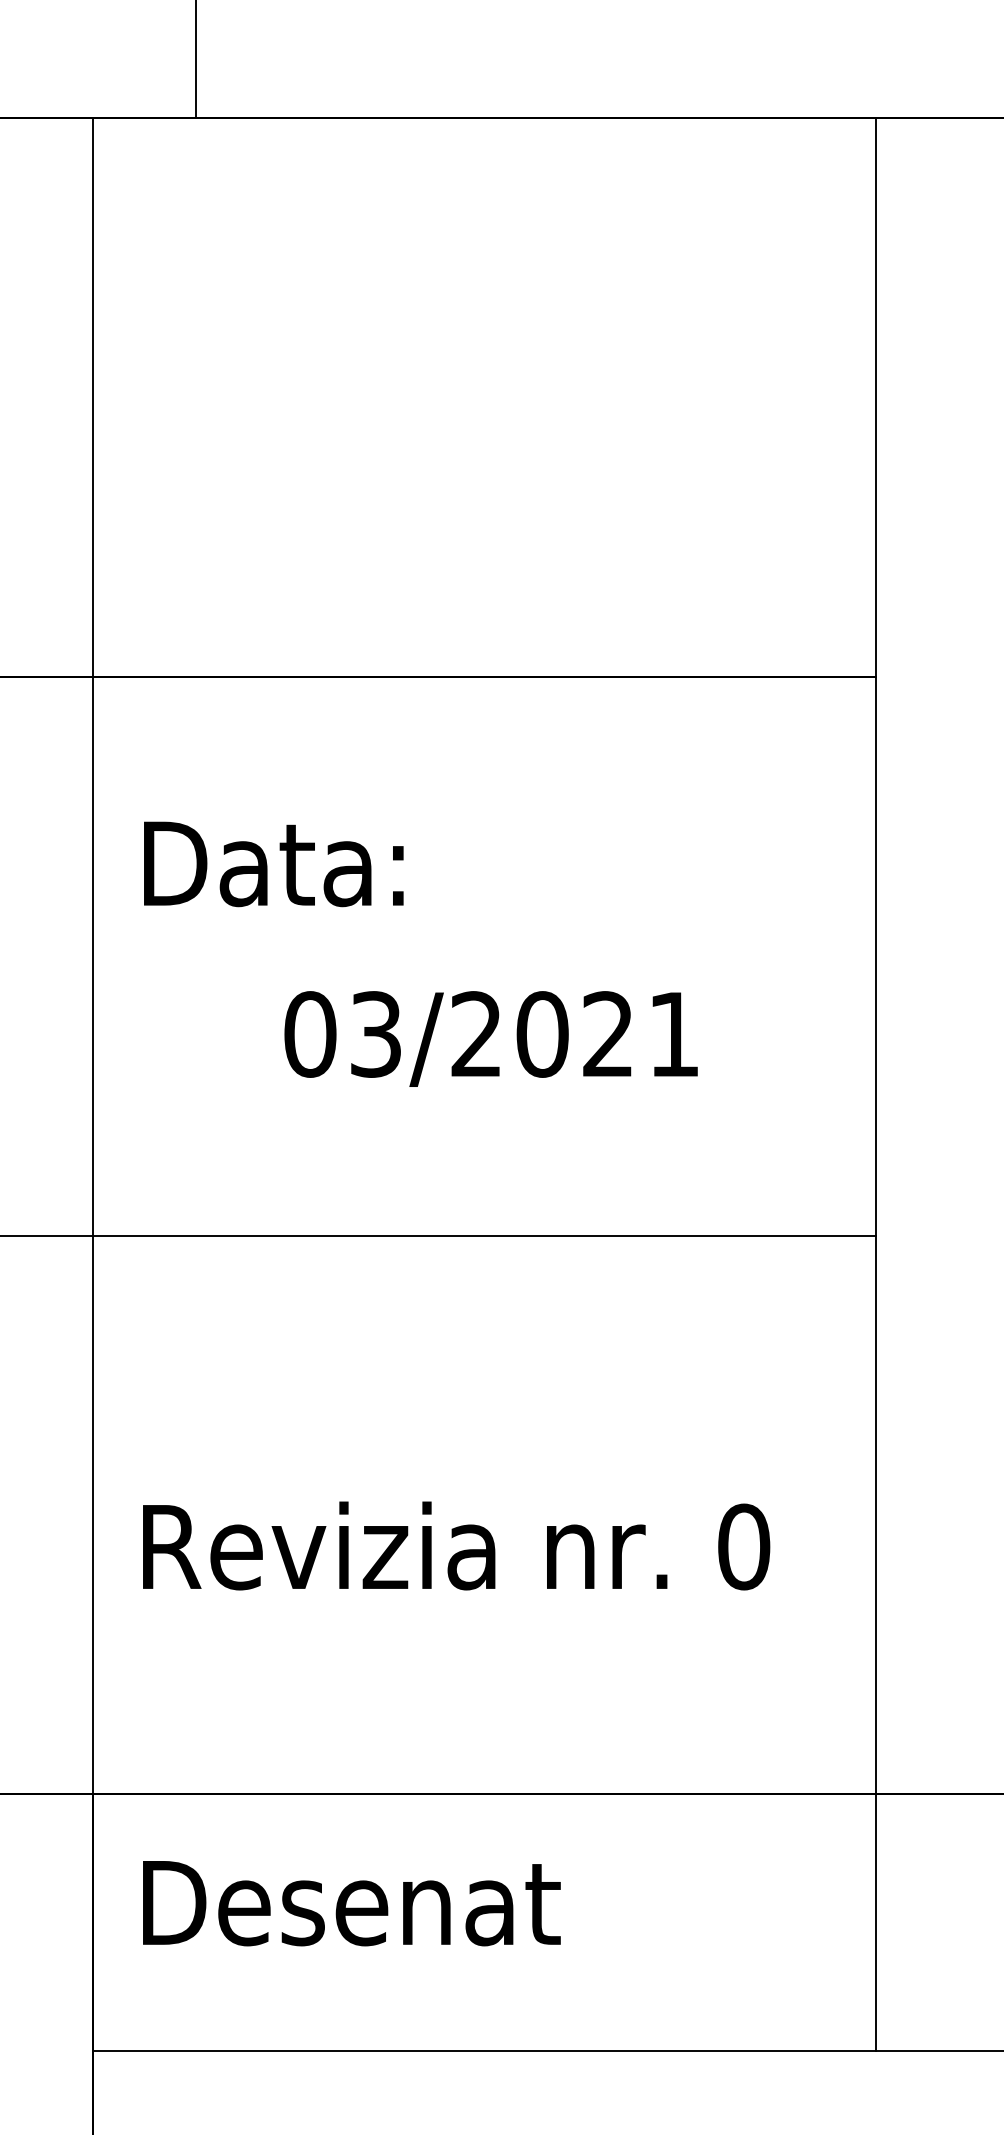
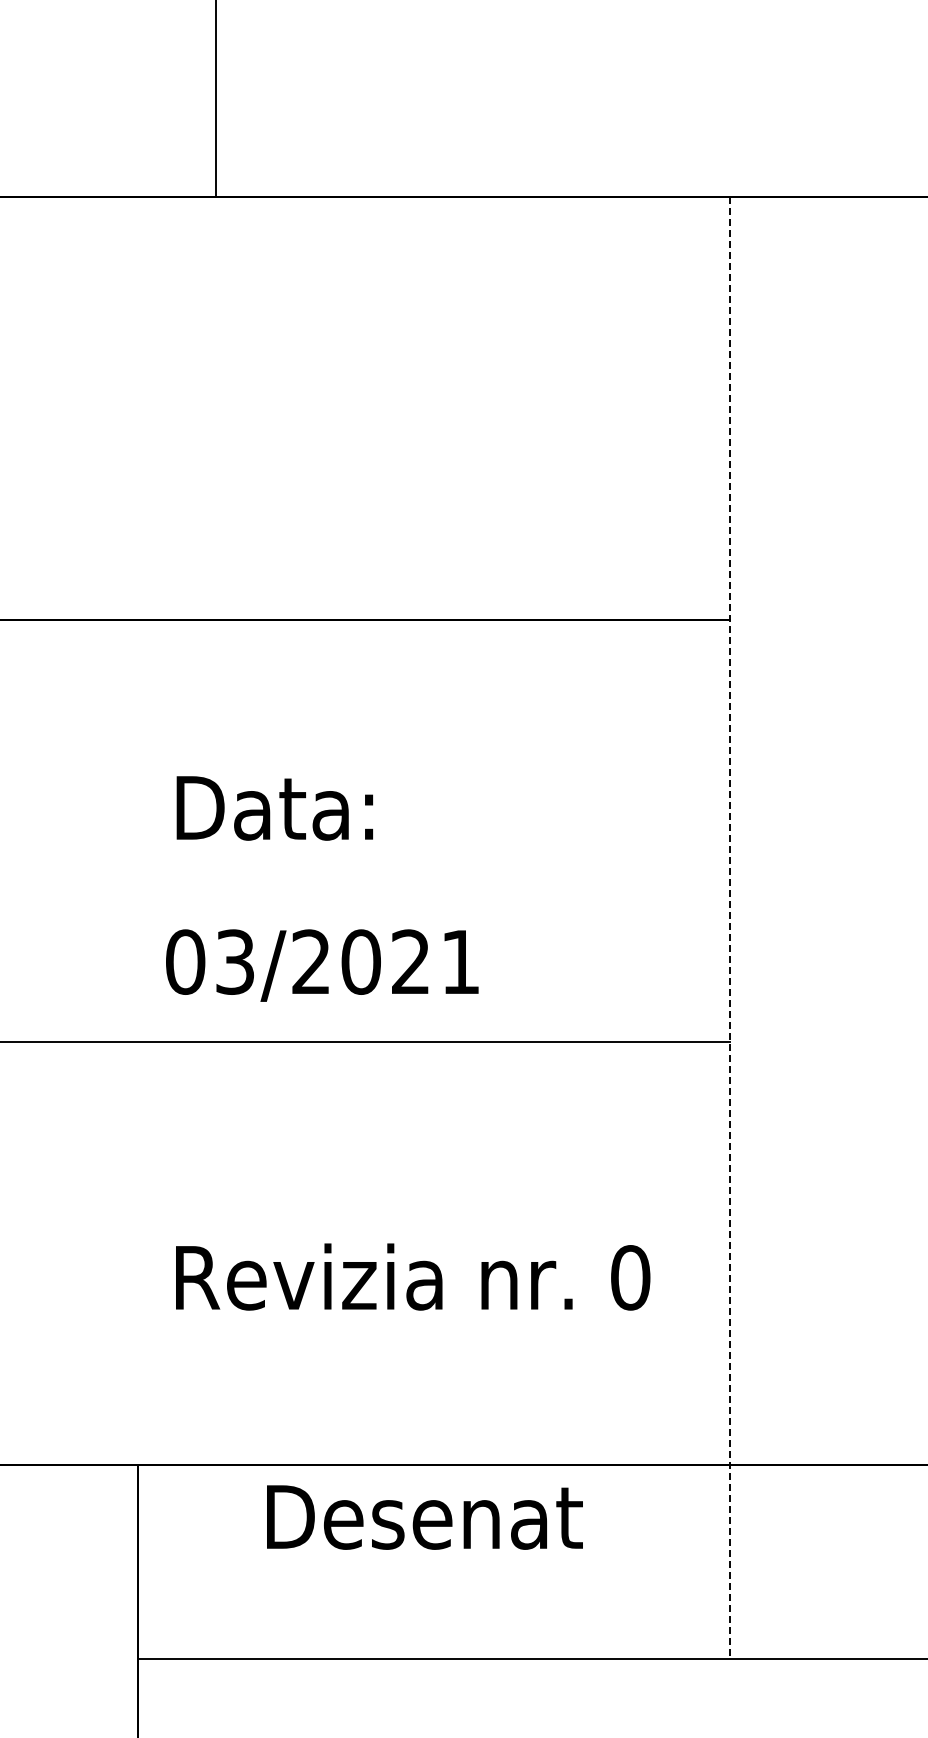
text: (273, 864) -> (274, 808), moved
line: (92, 955) -> (137, 830), removed
text: (491, 1038) -> (322, 965), moved
line: (876, 1085) -> (730, 928), solid -> dashed
text: (351, 1903) -> (424, 1517), moved

